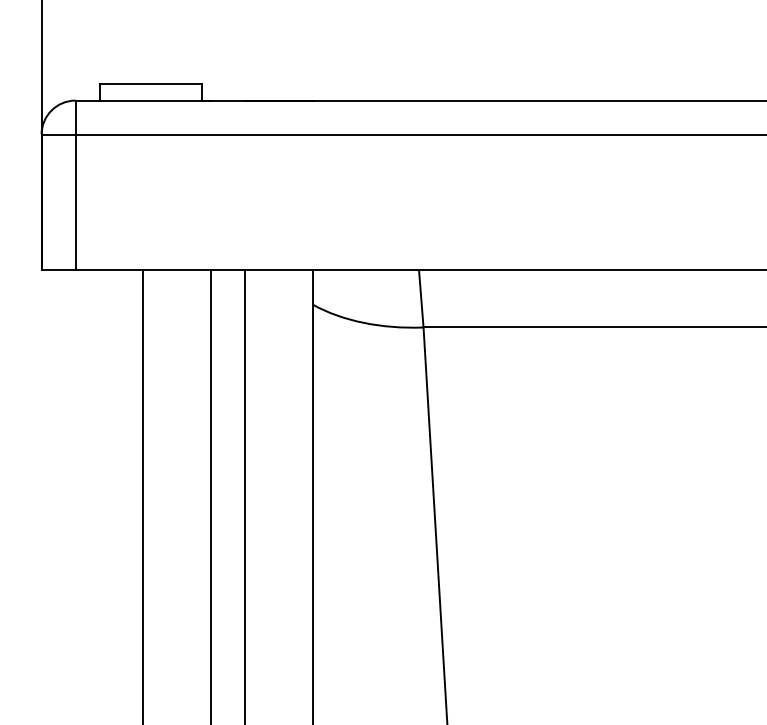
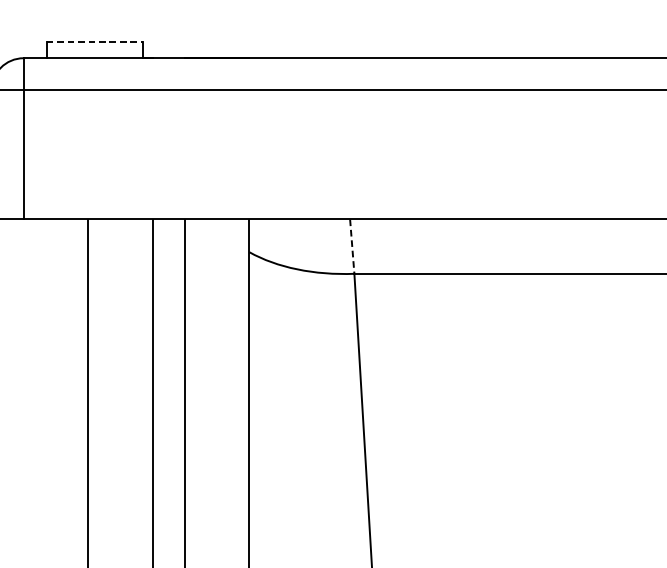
line: (150, 83) -> (94, 41), solid -> dashed
line: (421, 298) -> (352, 246), solid -> dashed

